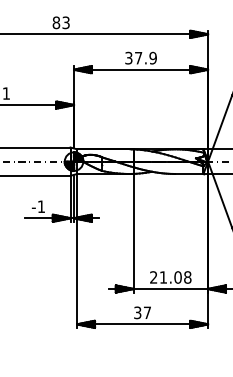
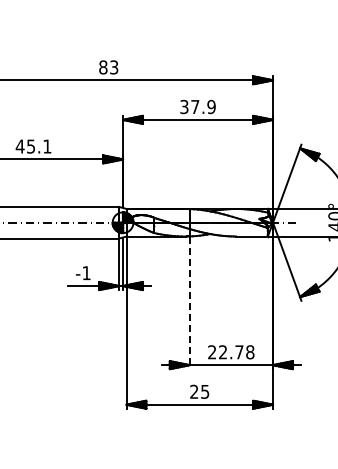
line: (133, 233) -> (189, 303), solid -> dashed
text: (170, 277) -> (231, 352), 21.08 -> 22.78
text: (142, 312) -> (199, 391), 37 -> 25

